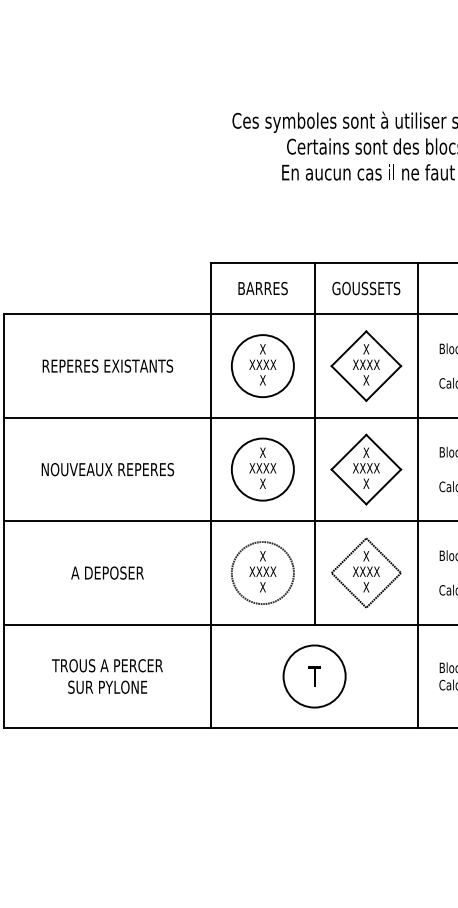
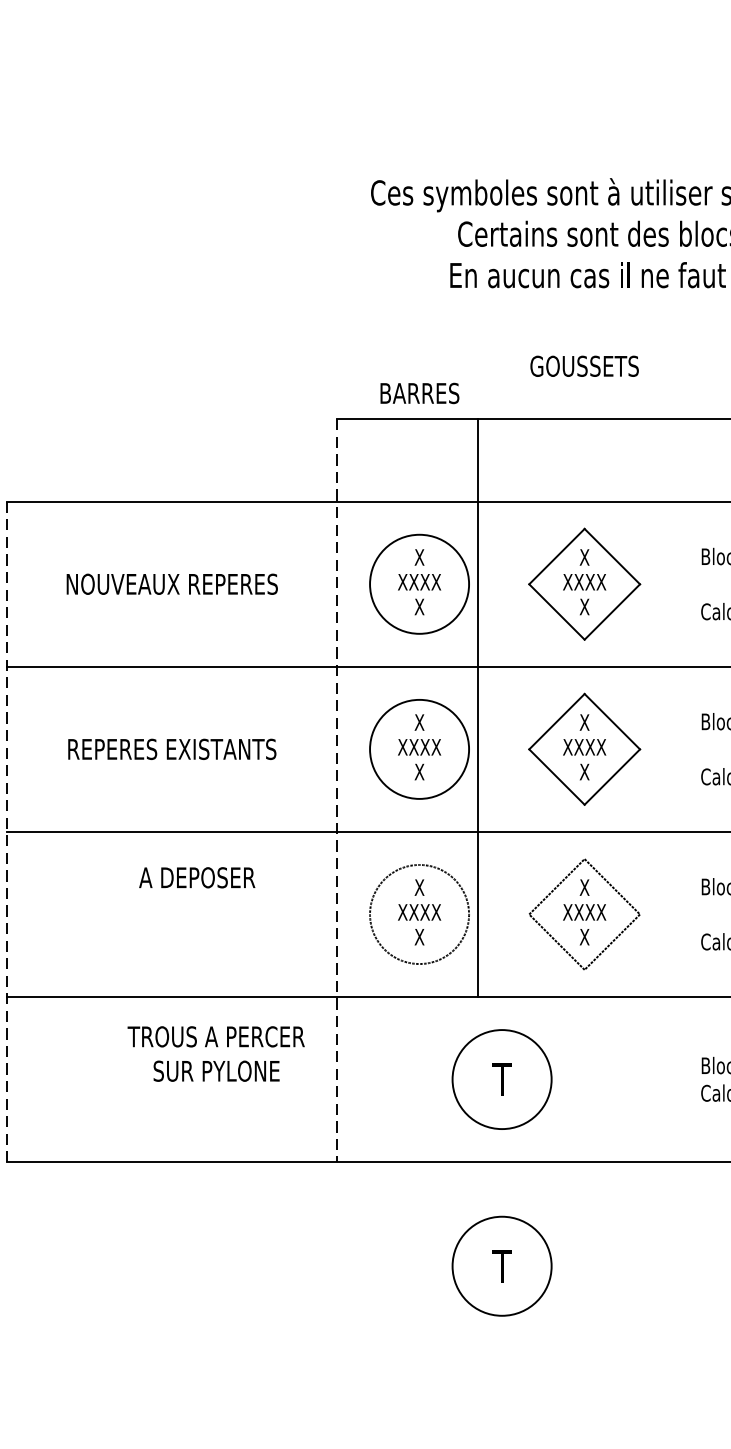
text: (262, 288) -> (418, 393), moved
text: (366, 288) -> (584, 366), moved
text: (107, 365) -> (171, 583), REPERES EXISTANTS -> NOUVEAUX REPERES
line: (314, 443) -> (477, 707), moved
text: (107, 469) -> (171, 749), NOUVEAUX REPERES -> REPERES EXISTANTS
line: (211, 495) -> (337, 790), solid -> dashed
line: (418, 495) -> (667, 790), removed
line: (4, 521) -> (7, 832), solid -> dashed
text: (107, 572) -> (197, 876), moved
text: (107, 676) -> (216, 1054), moved
part: (314, 793) -> (501, 1266), added

